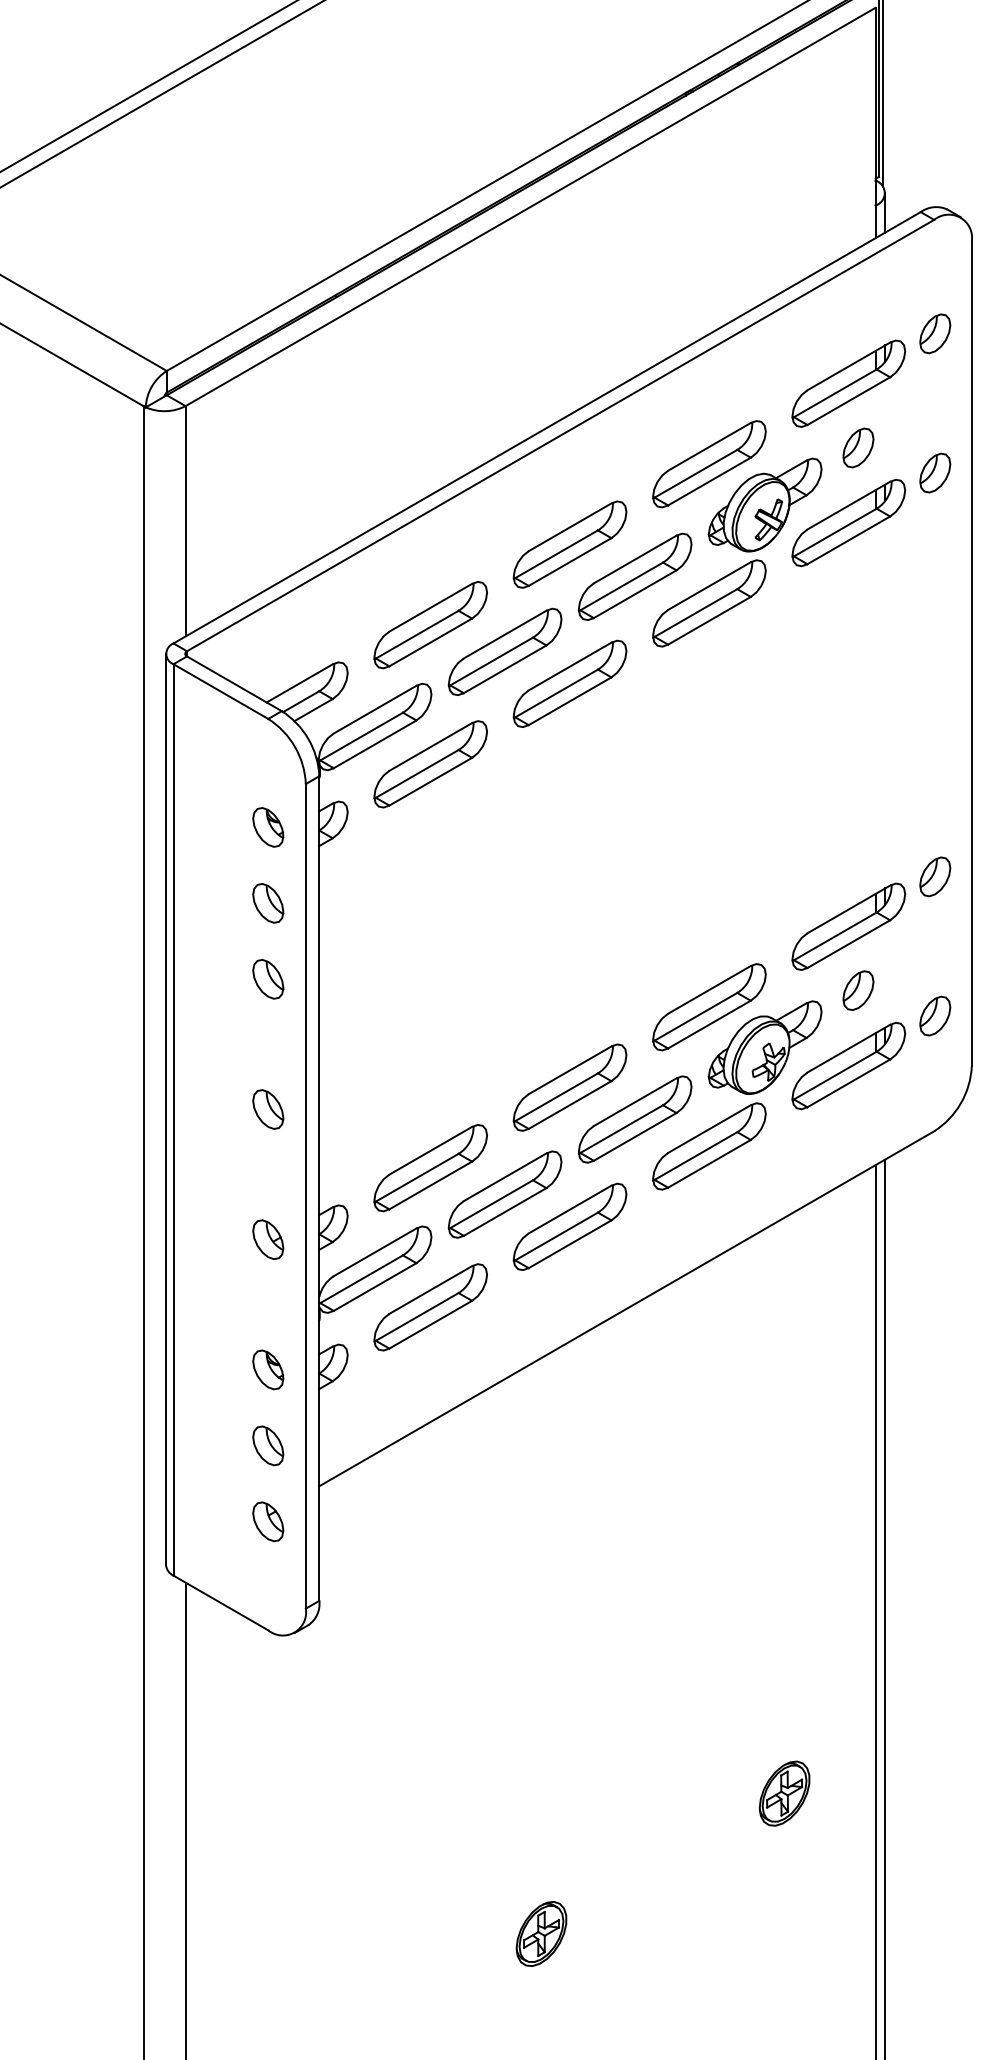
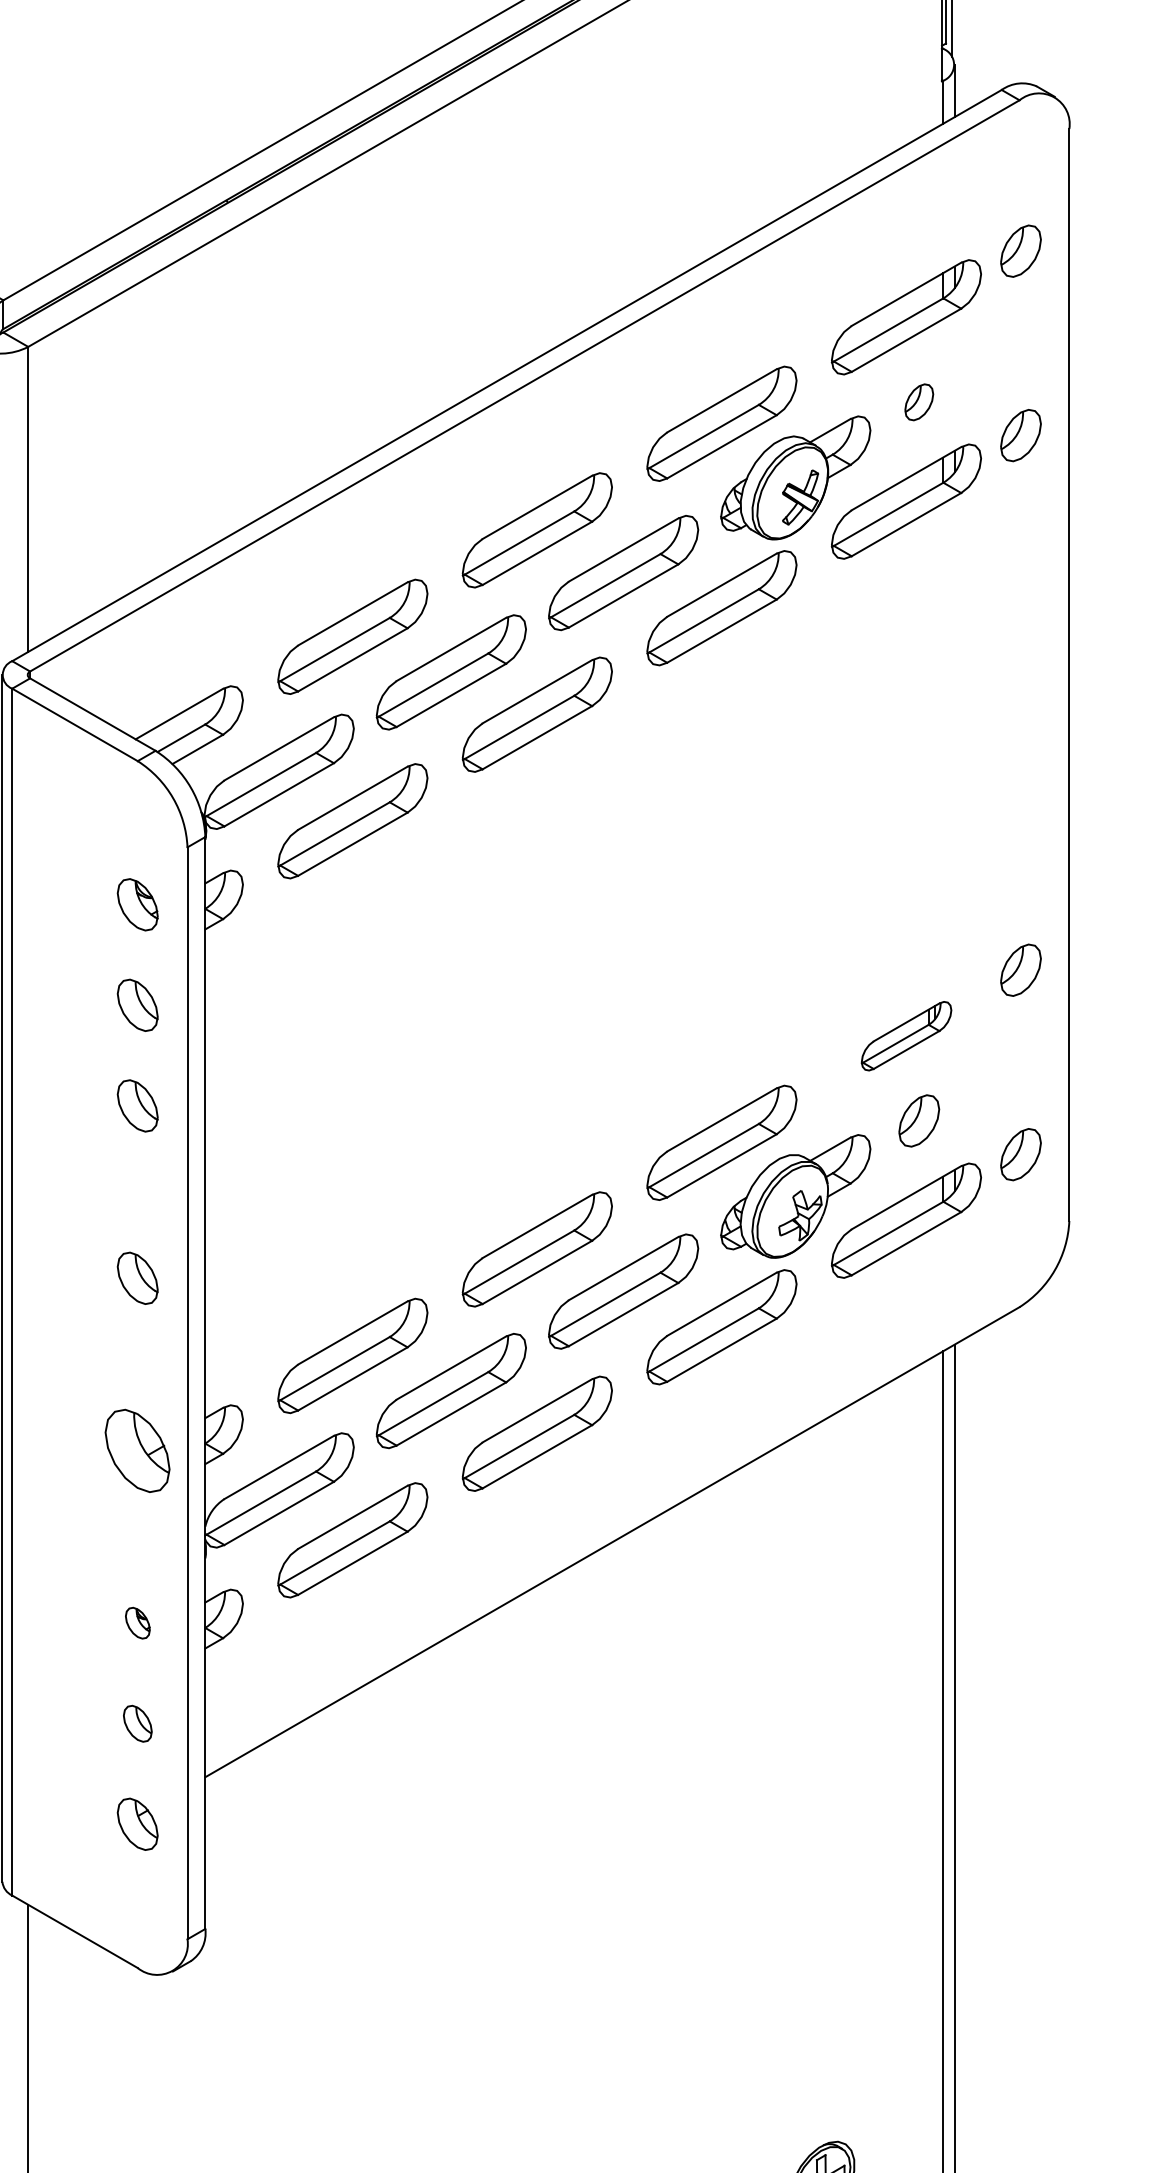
part: (858, 447) -> (919, 401), size x0.7
part: (848, 926) -> (906, 1035), size x0.6
part: (268, 1239) -> (138, 1450), size x1.6
part: (268, 1369) -> (138, 1622), size x0.6
part: (268, 1445) -> (138, 1723), size x0.7

